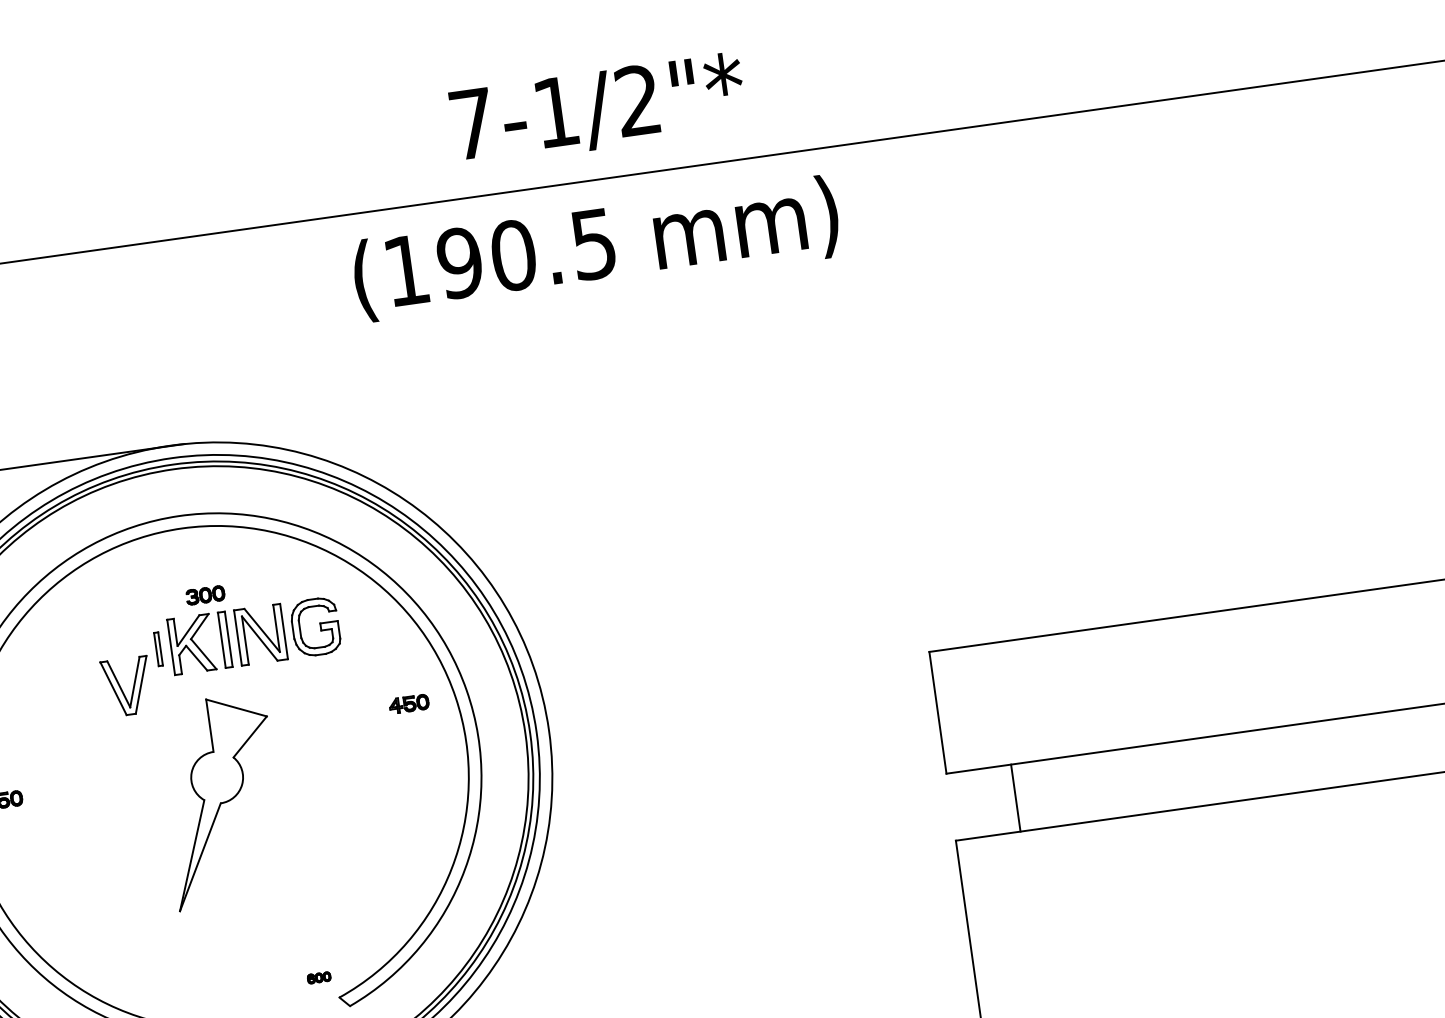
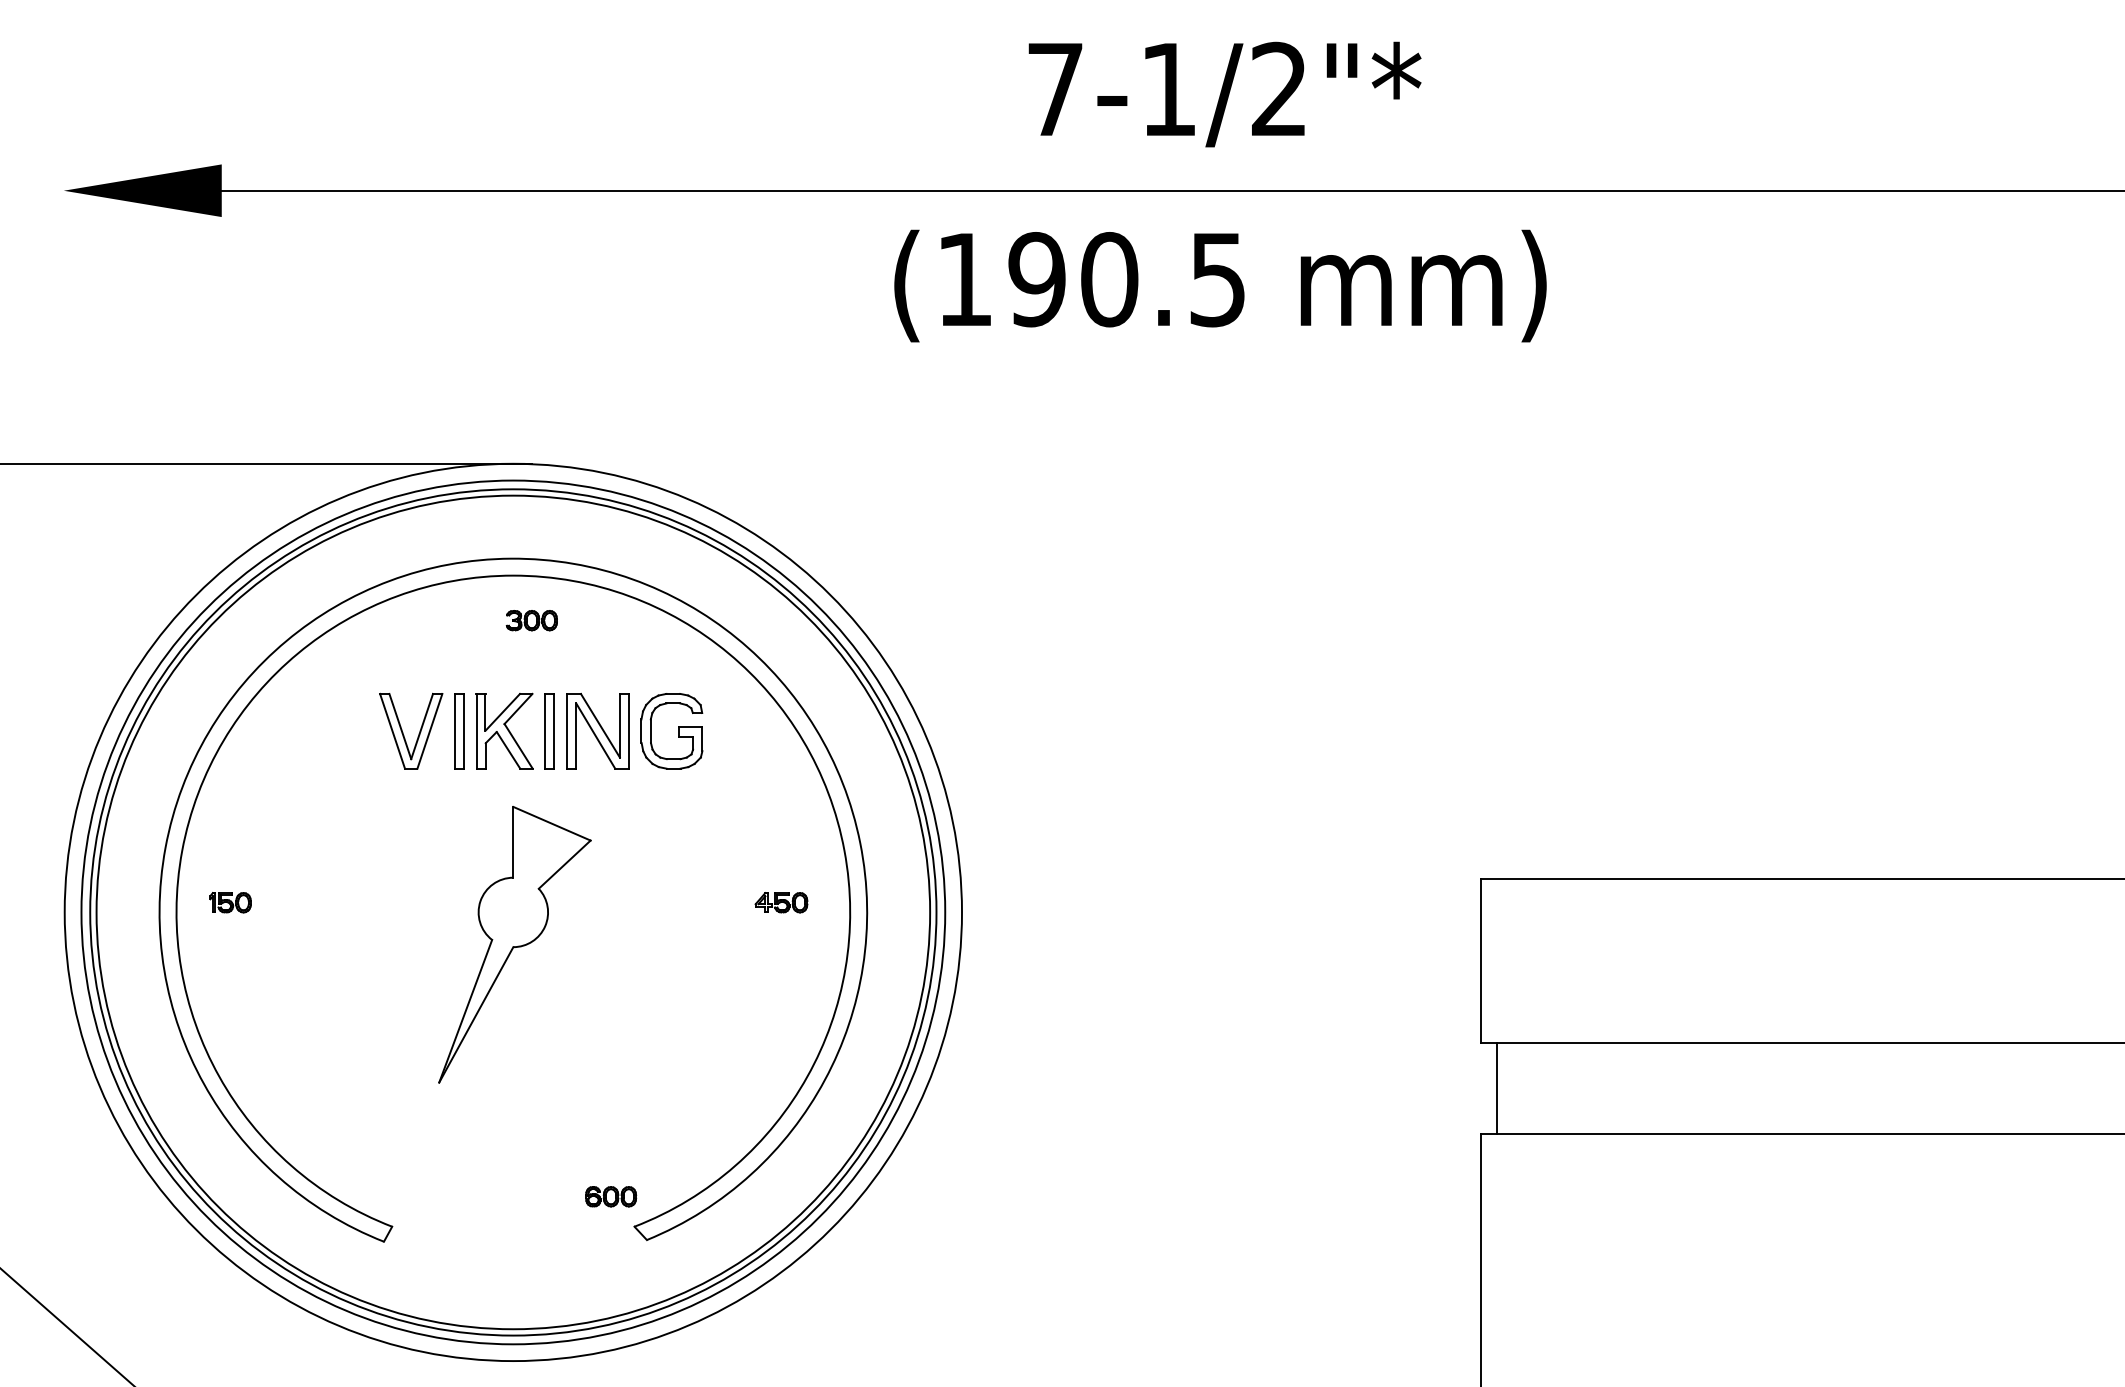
text: (598, 110) -> (1224, 94), moved
text: (596, 248) -> (1220, 285), moved
part: (205, 595) -> (531, 620), moved
part: (158, 649) -> (459, 731), size x1.67
part: (132, 687) -> (418, 733), moved
part: (409, 703) -> (781, 902), moved
line: (1016, 798) -> (1497, 1088), moved
part: (319, 977) -> (611, 1196), size x1.67

